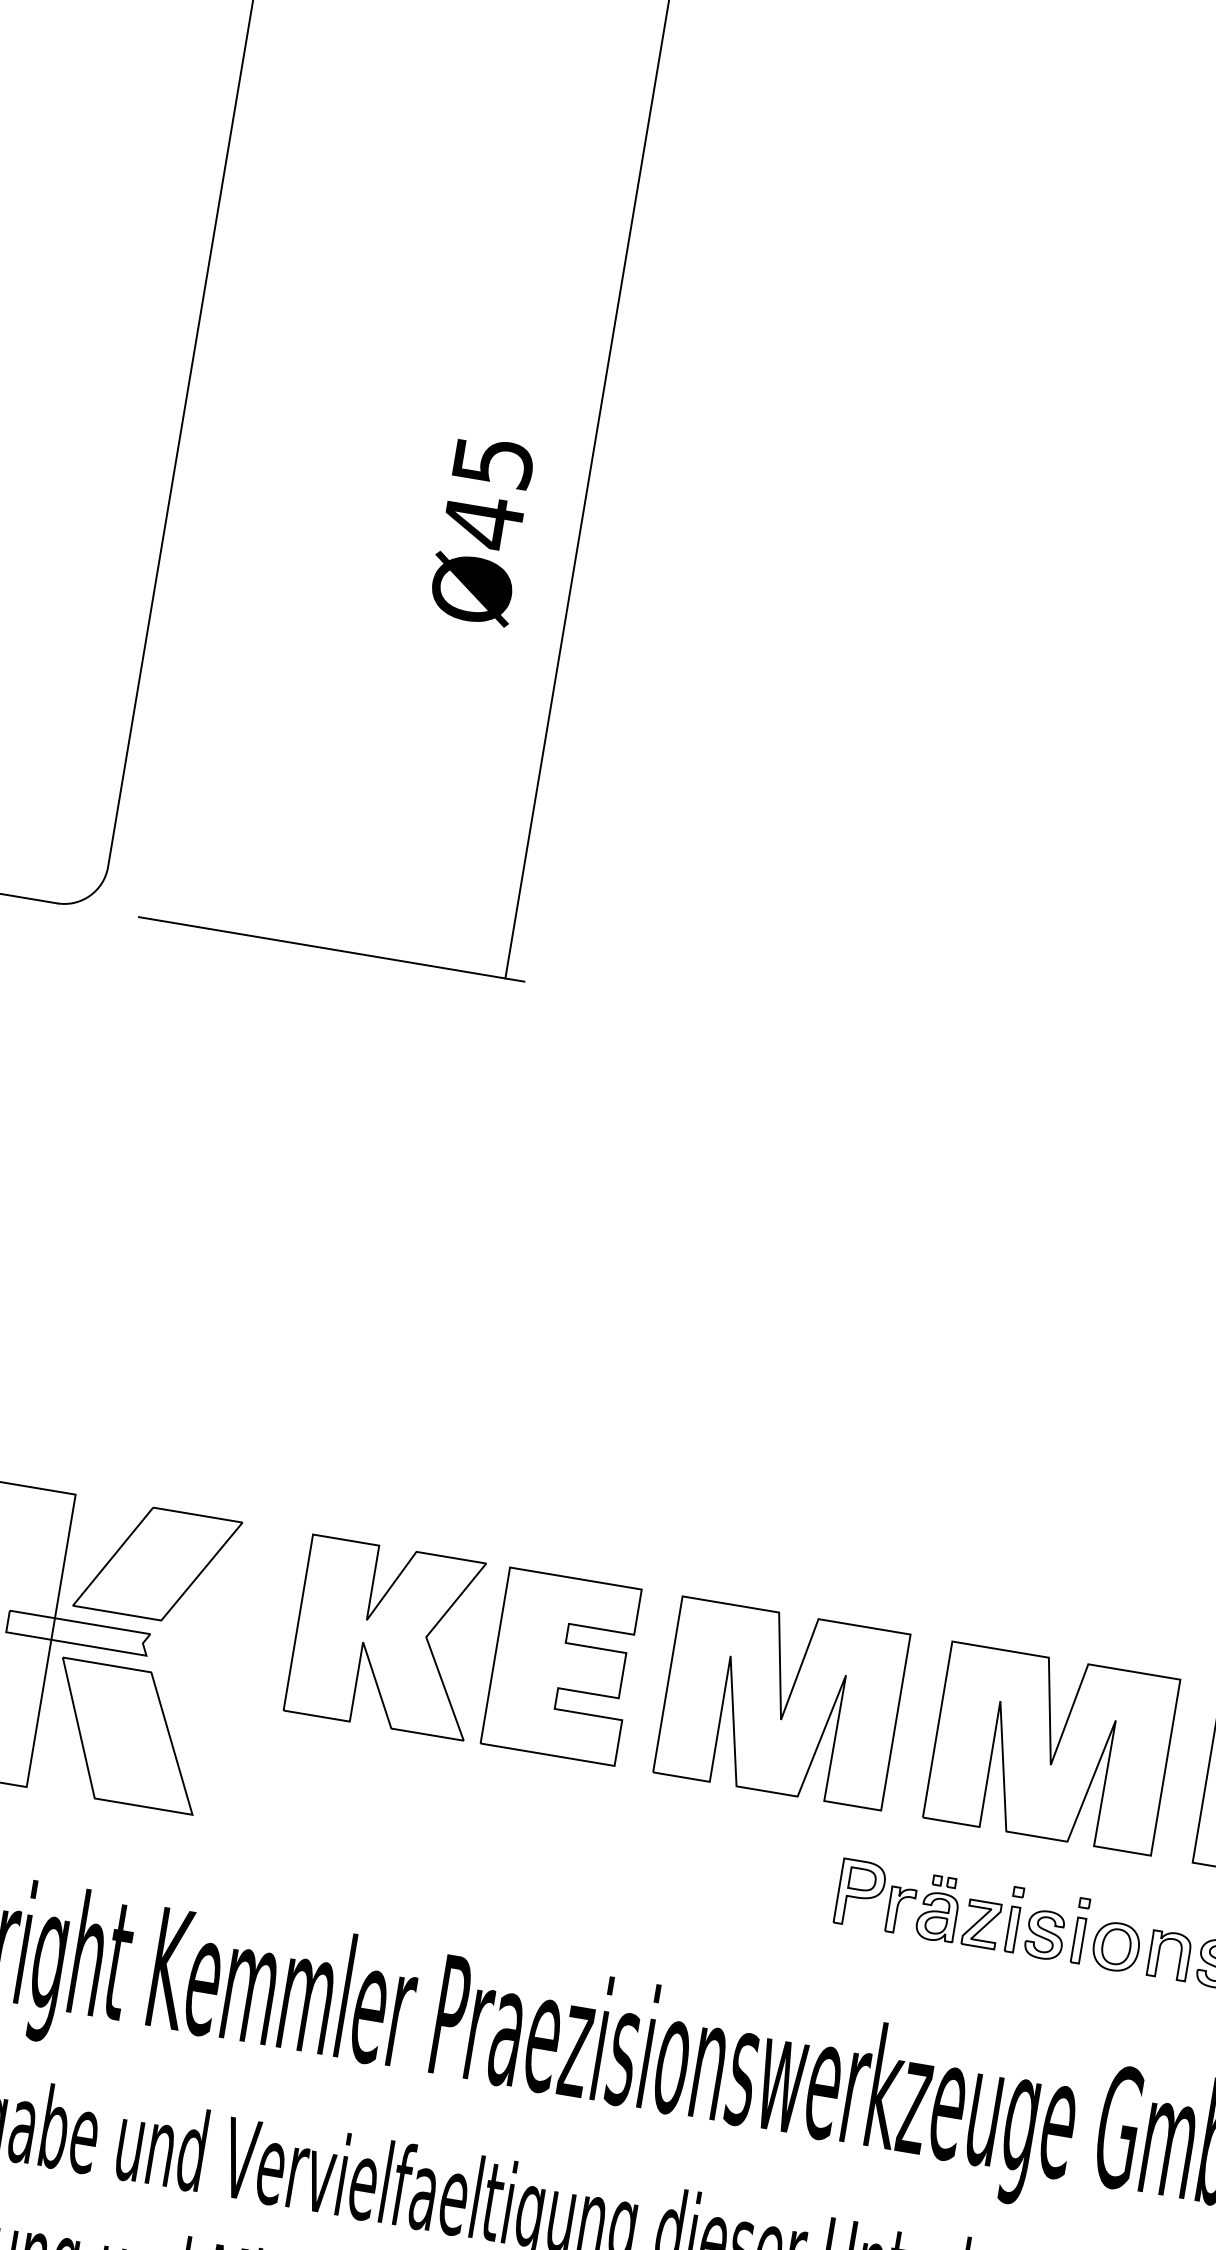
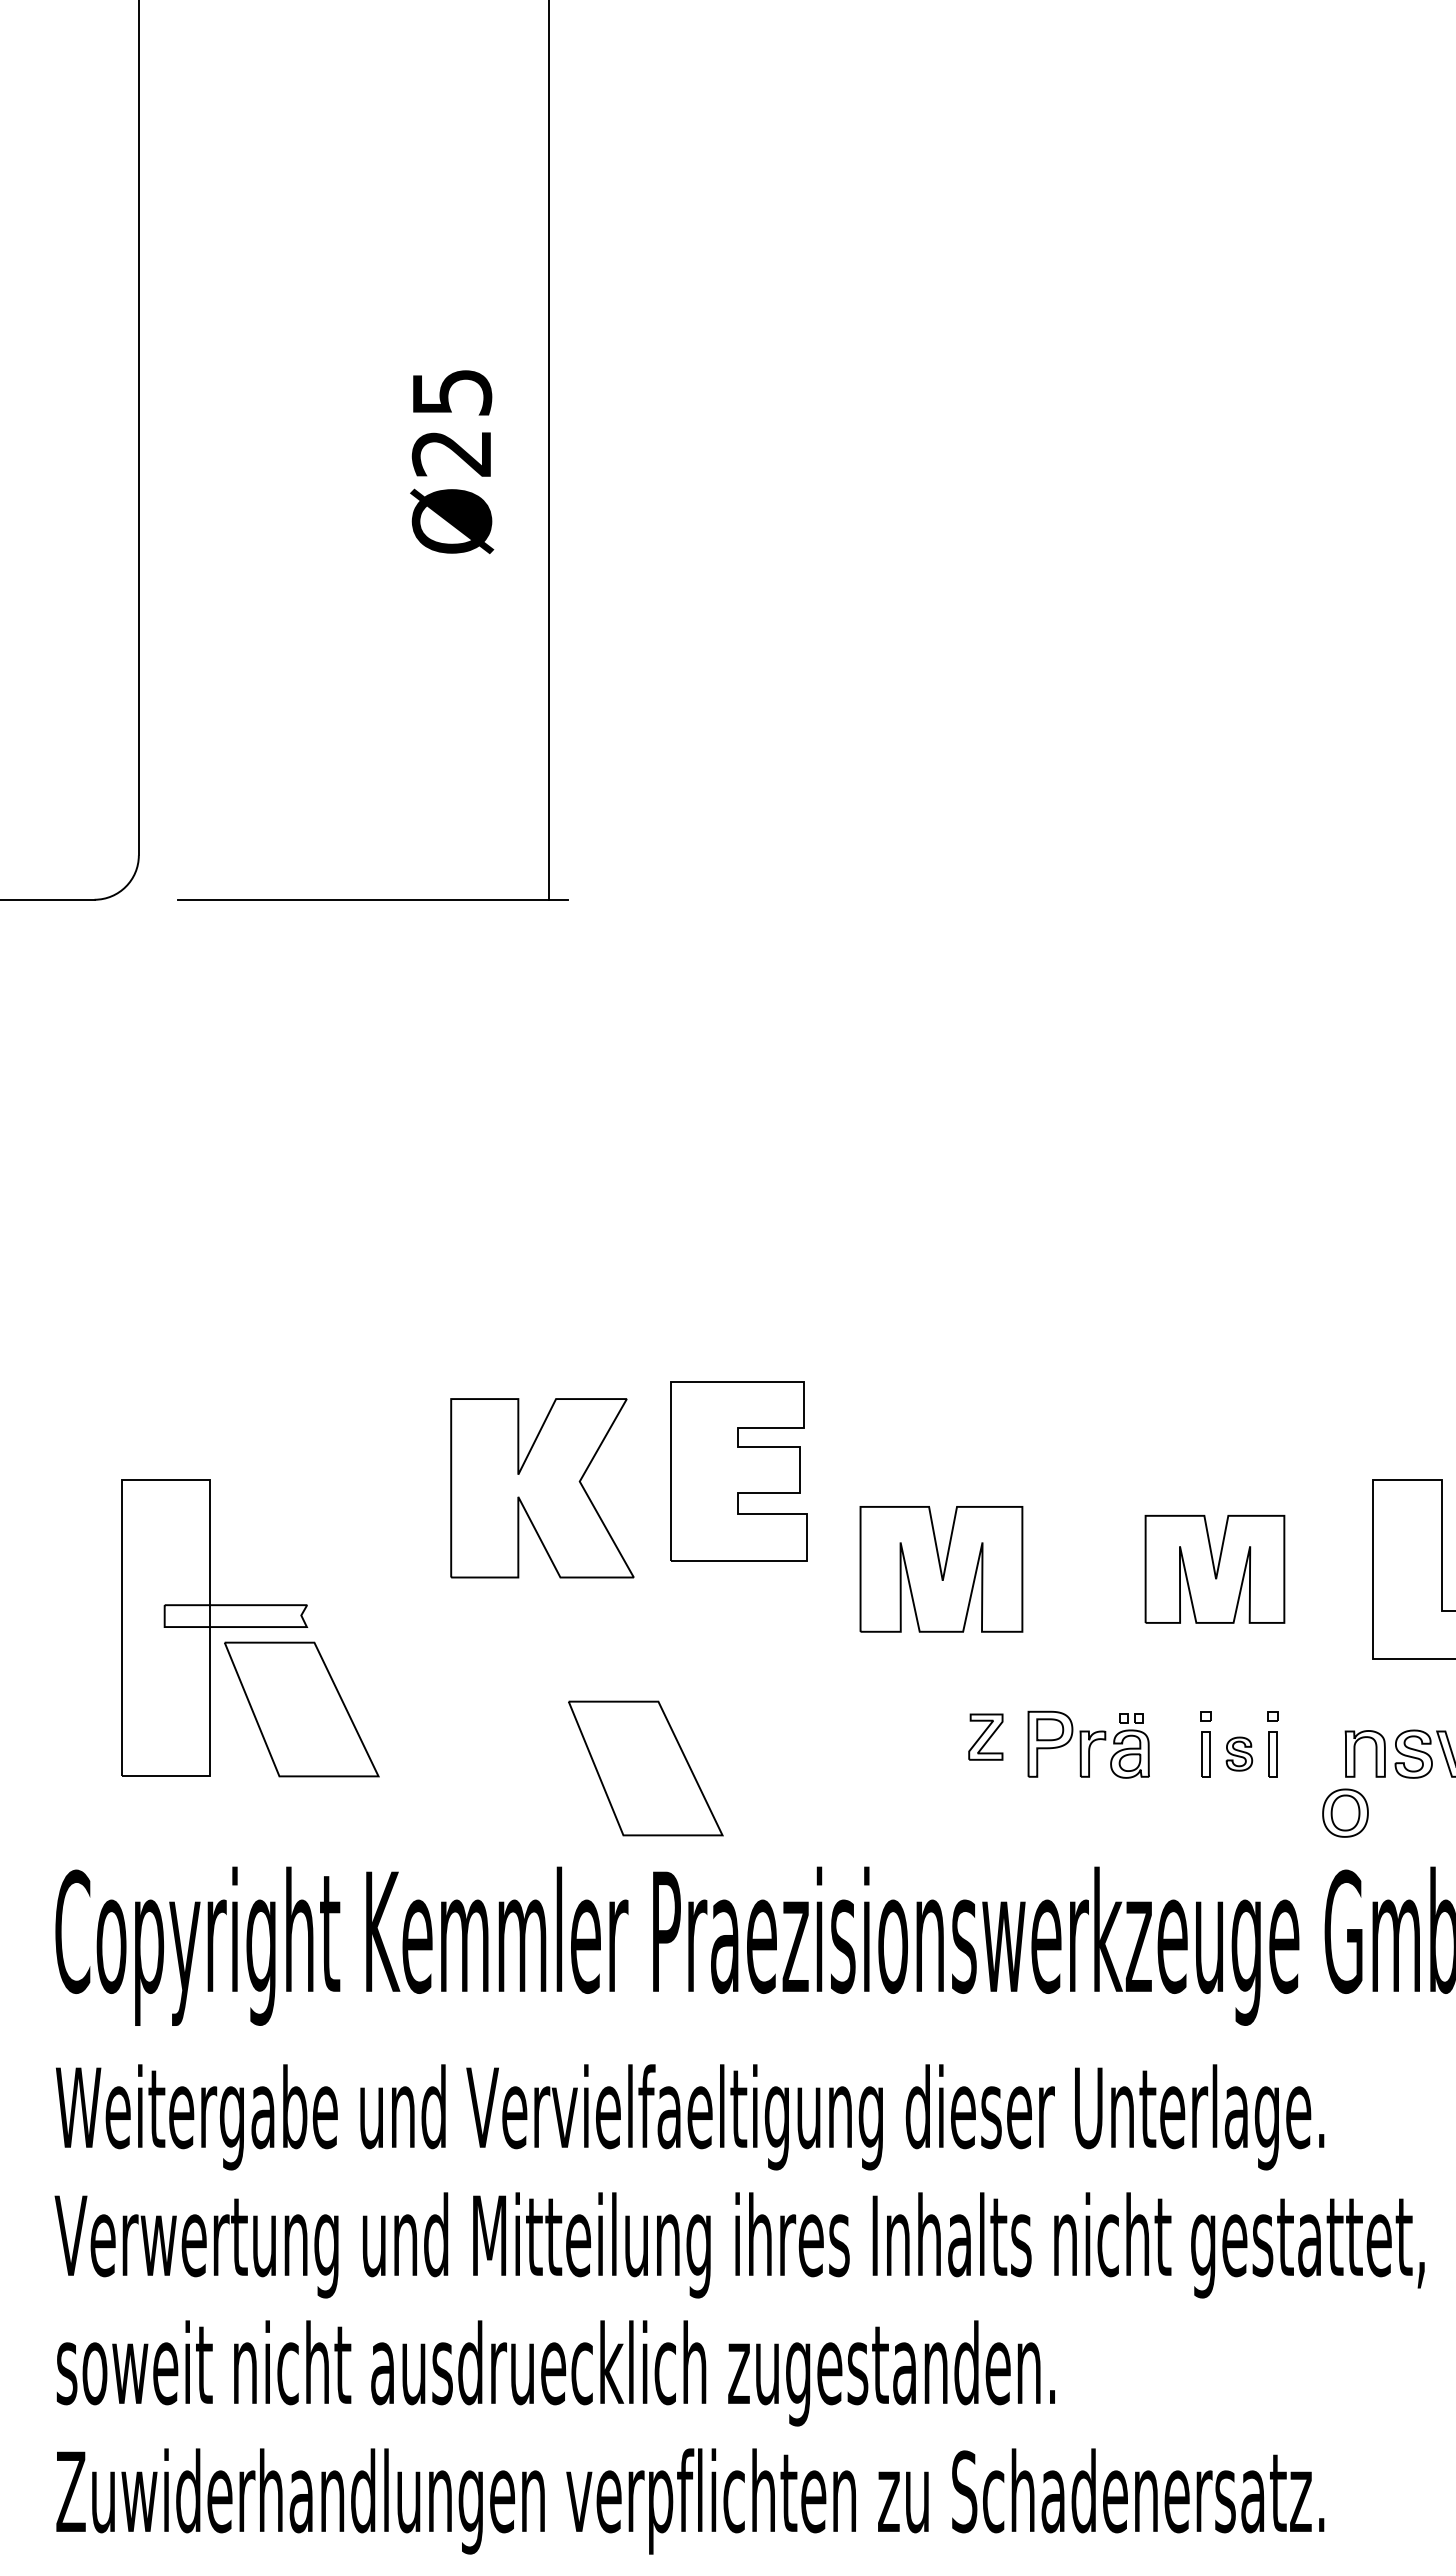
text: (481, 521) -> (450, 453), Ø45 -> Ø25
part: (157, 1563) -> (302, 1534), removed
part: (388, 1637) -> (542, 1488), moved
part: (561, 1666) -> (738, 1471), moved
part: (781, 1703) -> (941, 1569), size x0.7
part: (1051, 1748) -> (1214, 1569), size x0.6
part: (457, 1851) -> (645, 1768), added
part: (981, 1923) -> (985, 1736), moved
part: (1045, 1934) -> (1239, 1753), size x0.7
part: (1116, 1946) -> (1345, 1812), moved

